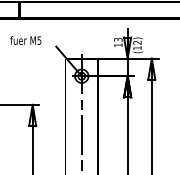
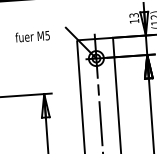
text: (25, 40) -> (32, 36), moved

